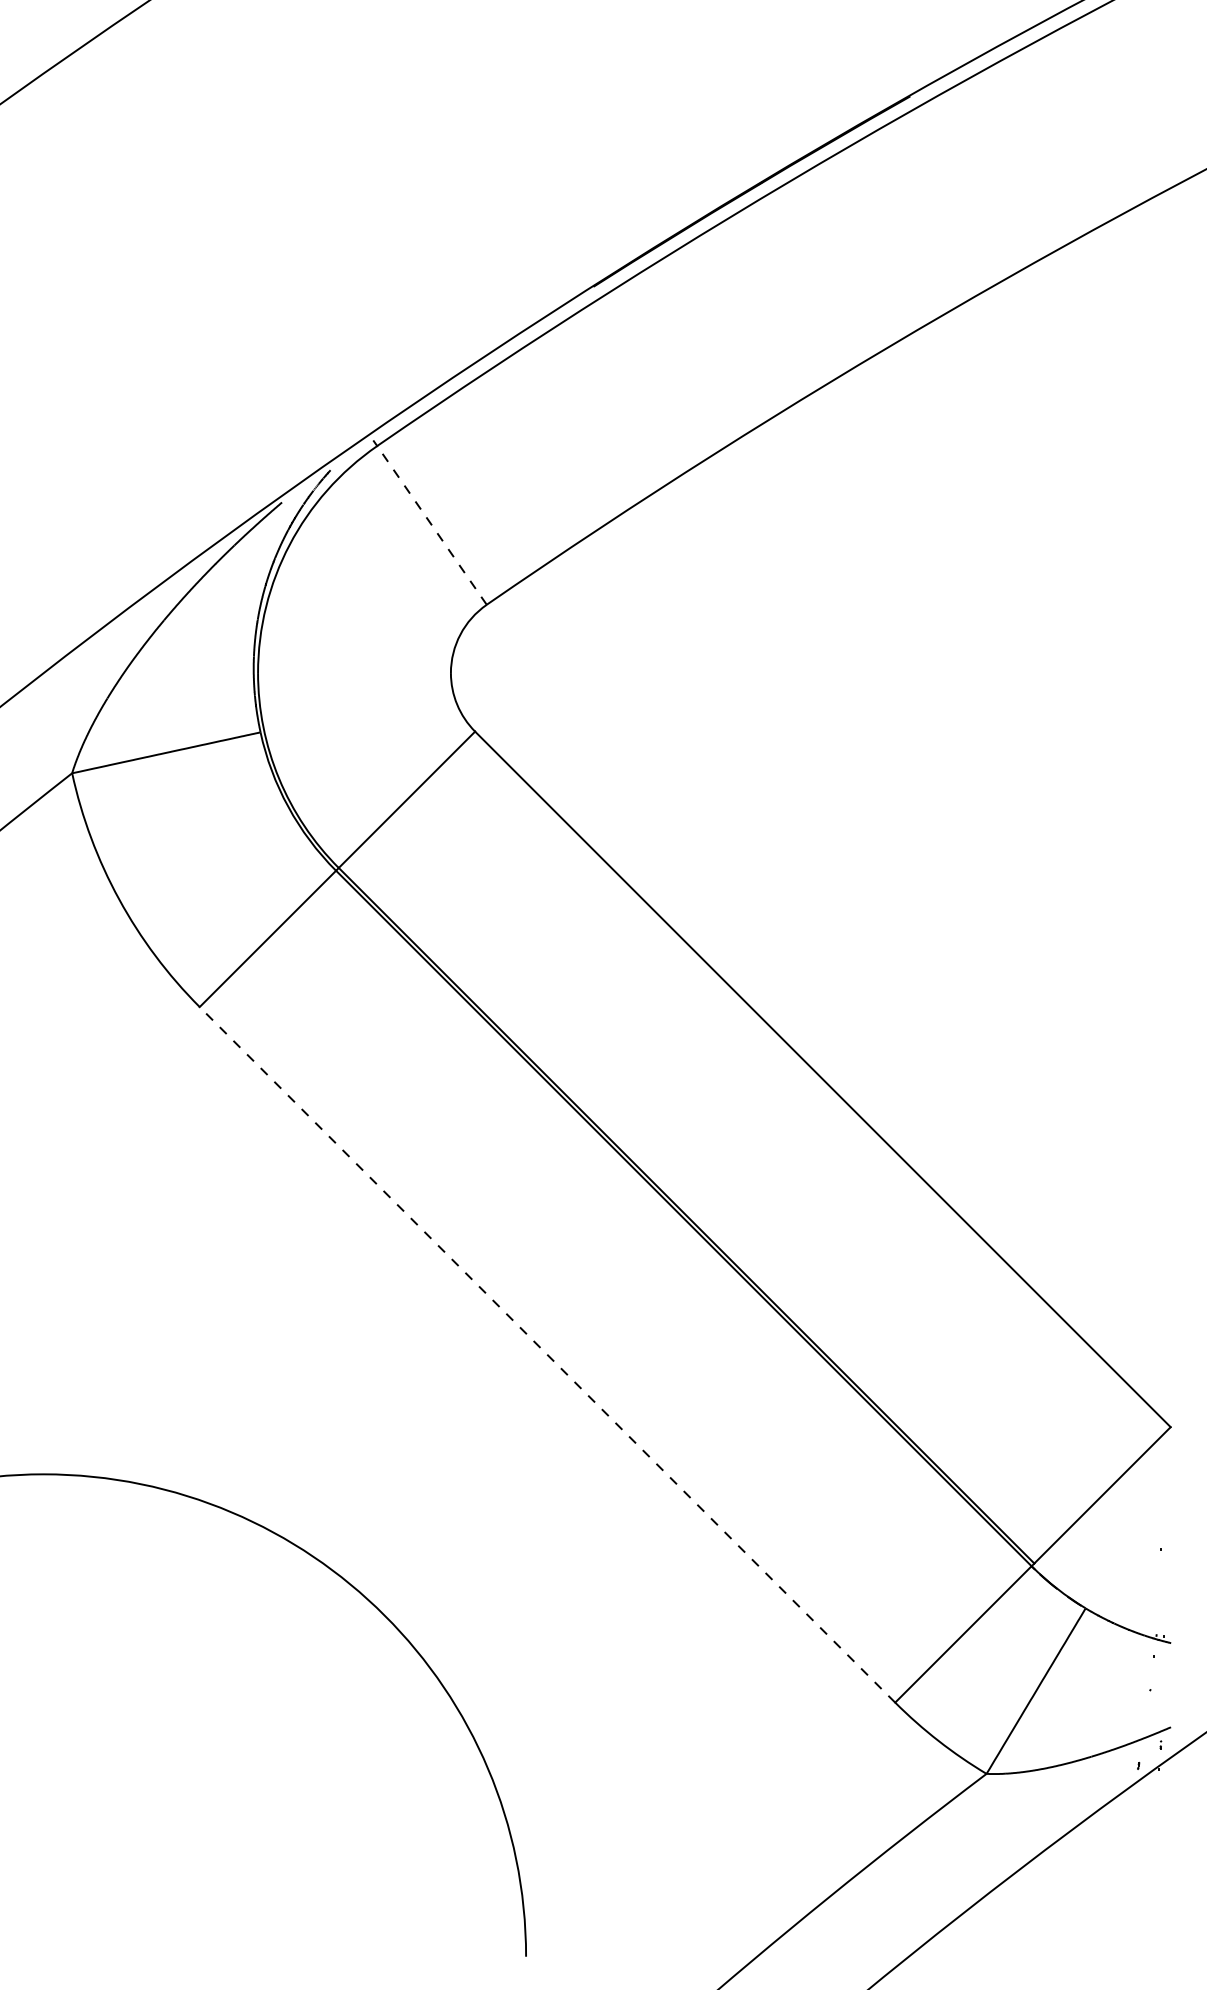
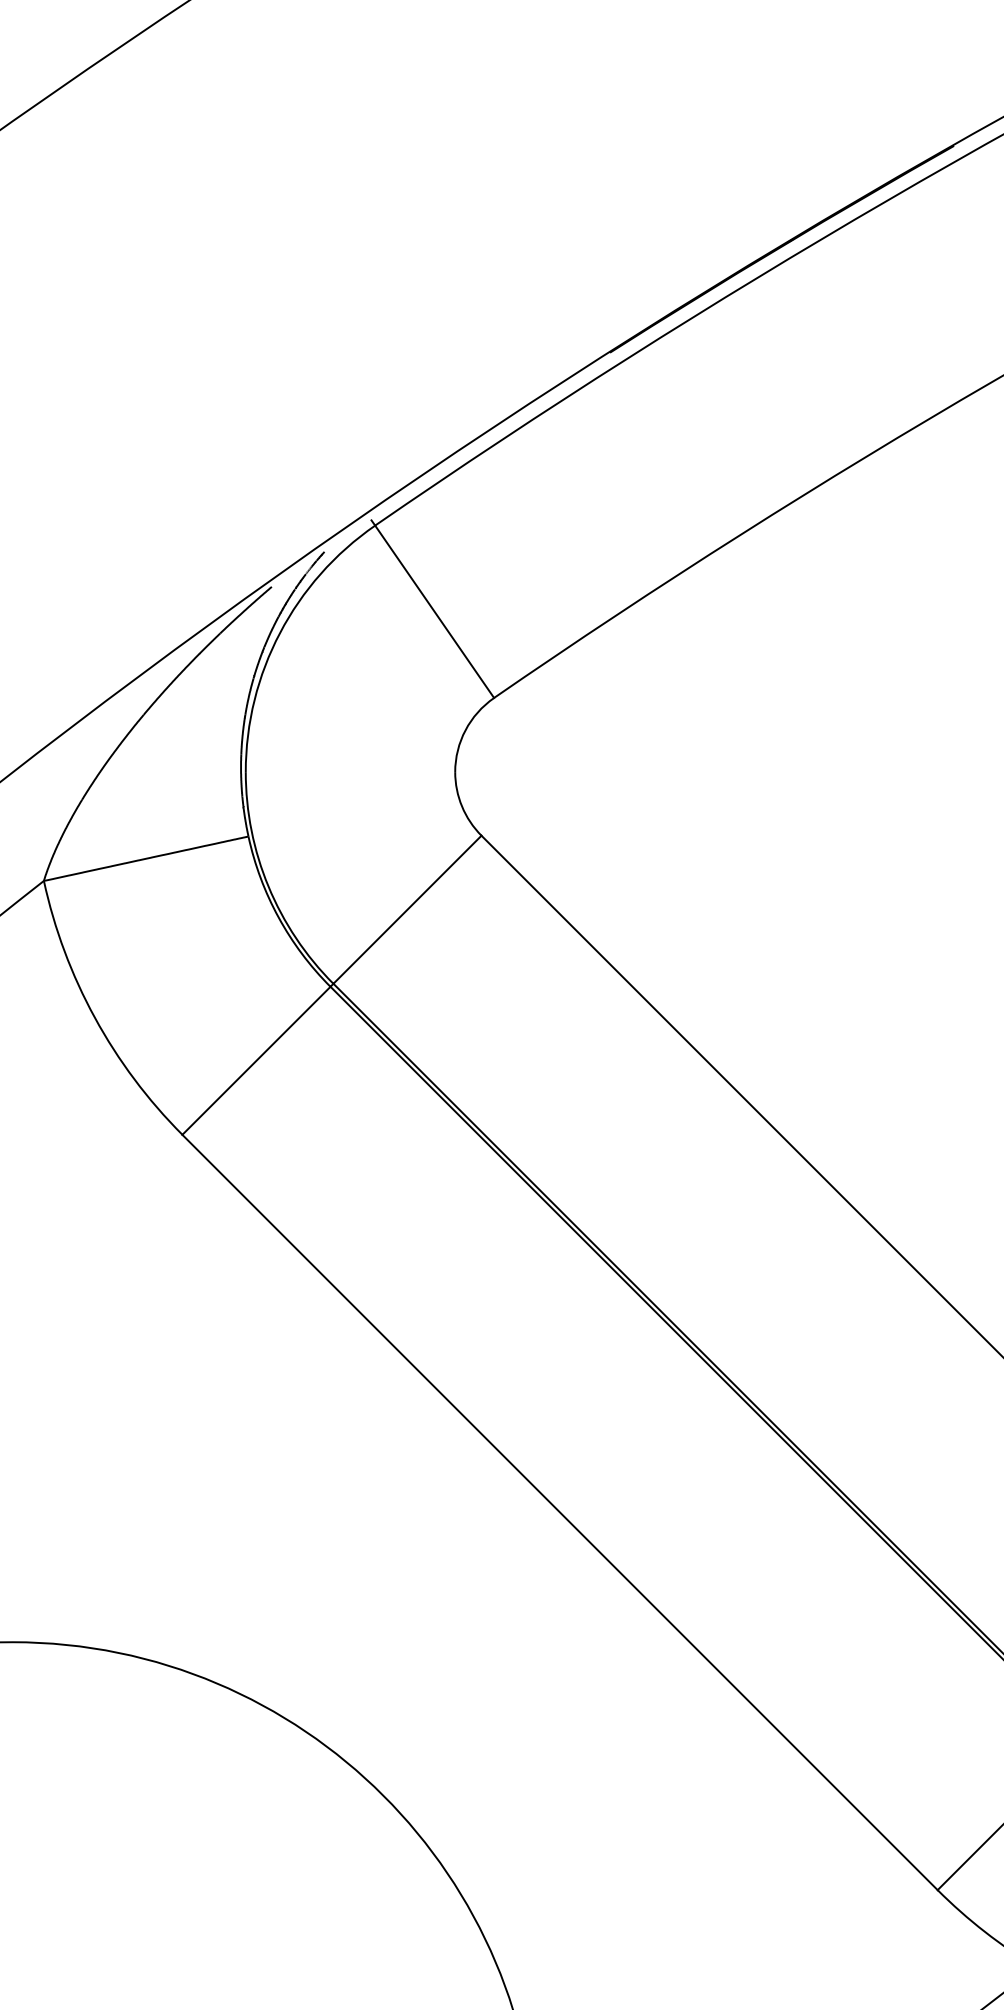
line: (431, 524) -> (434, 610), dashed -> solid
line: (547, 1354) -> (560, 1512), dashed -> solid

